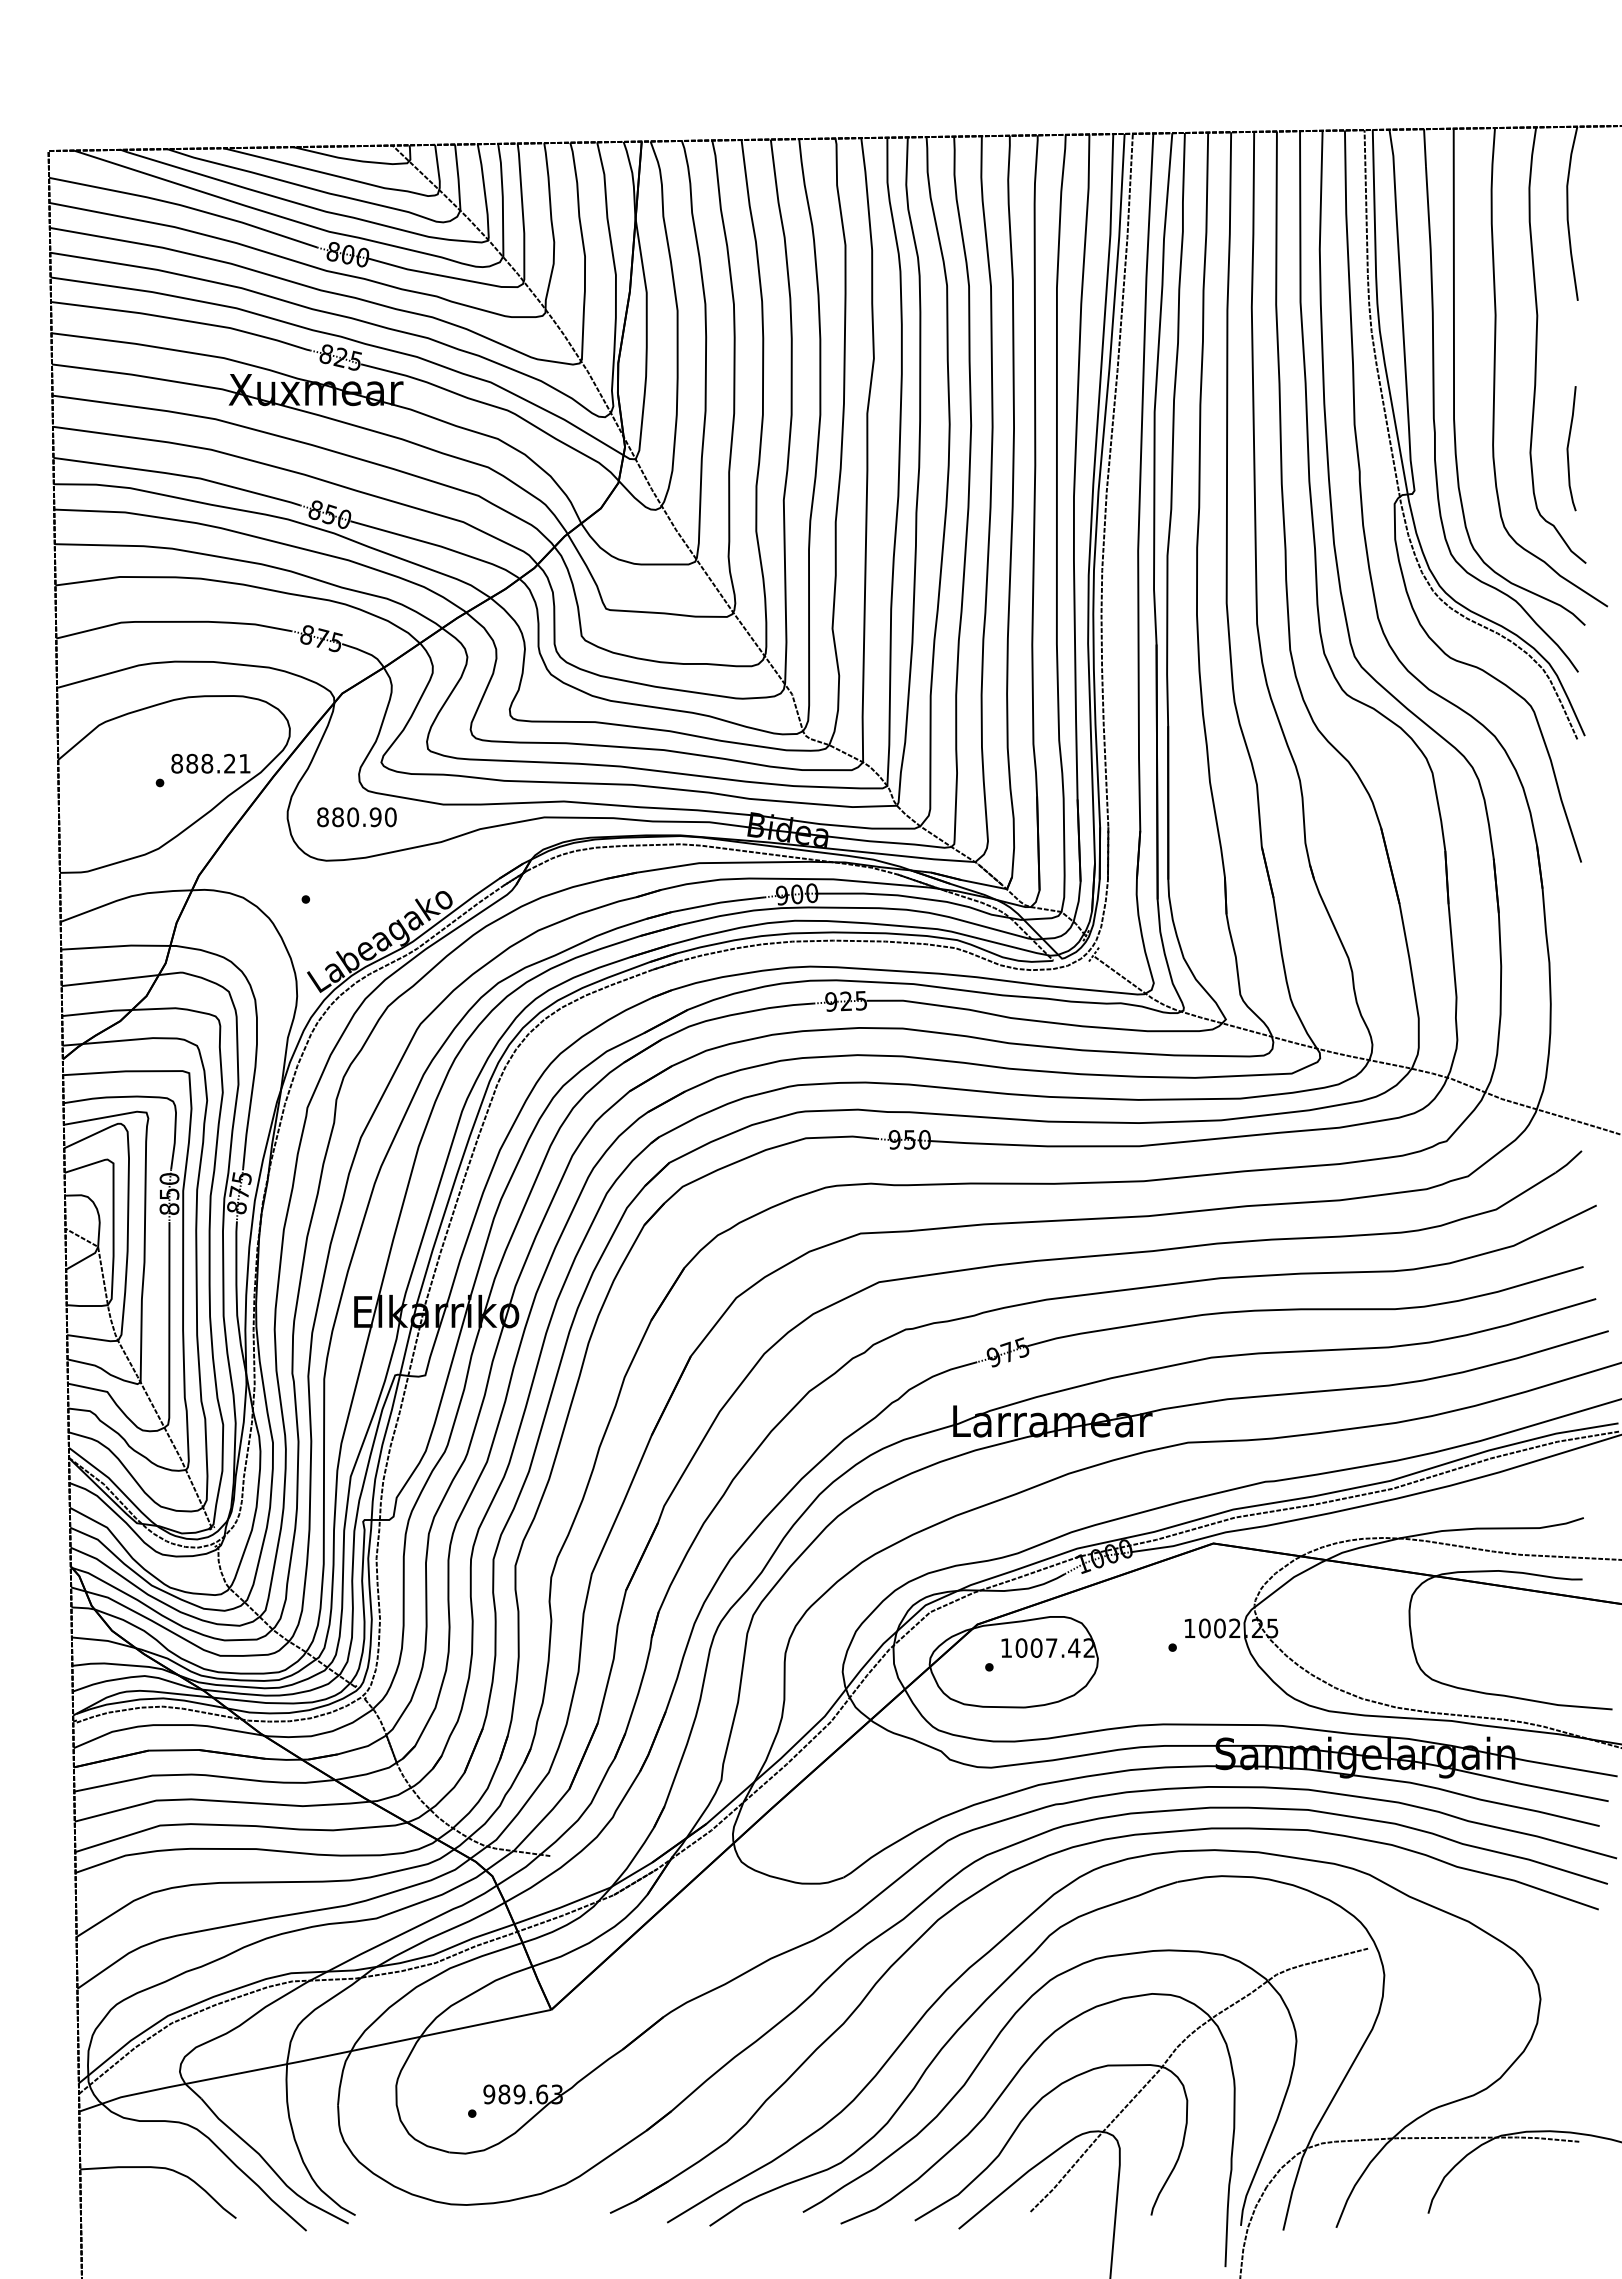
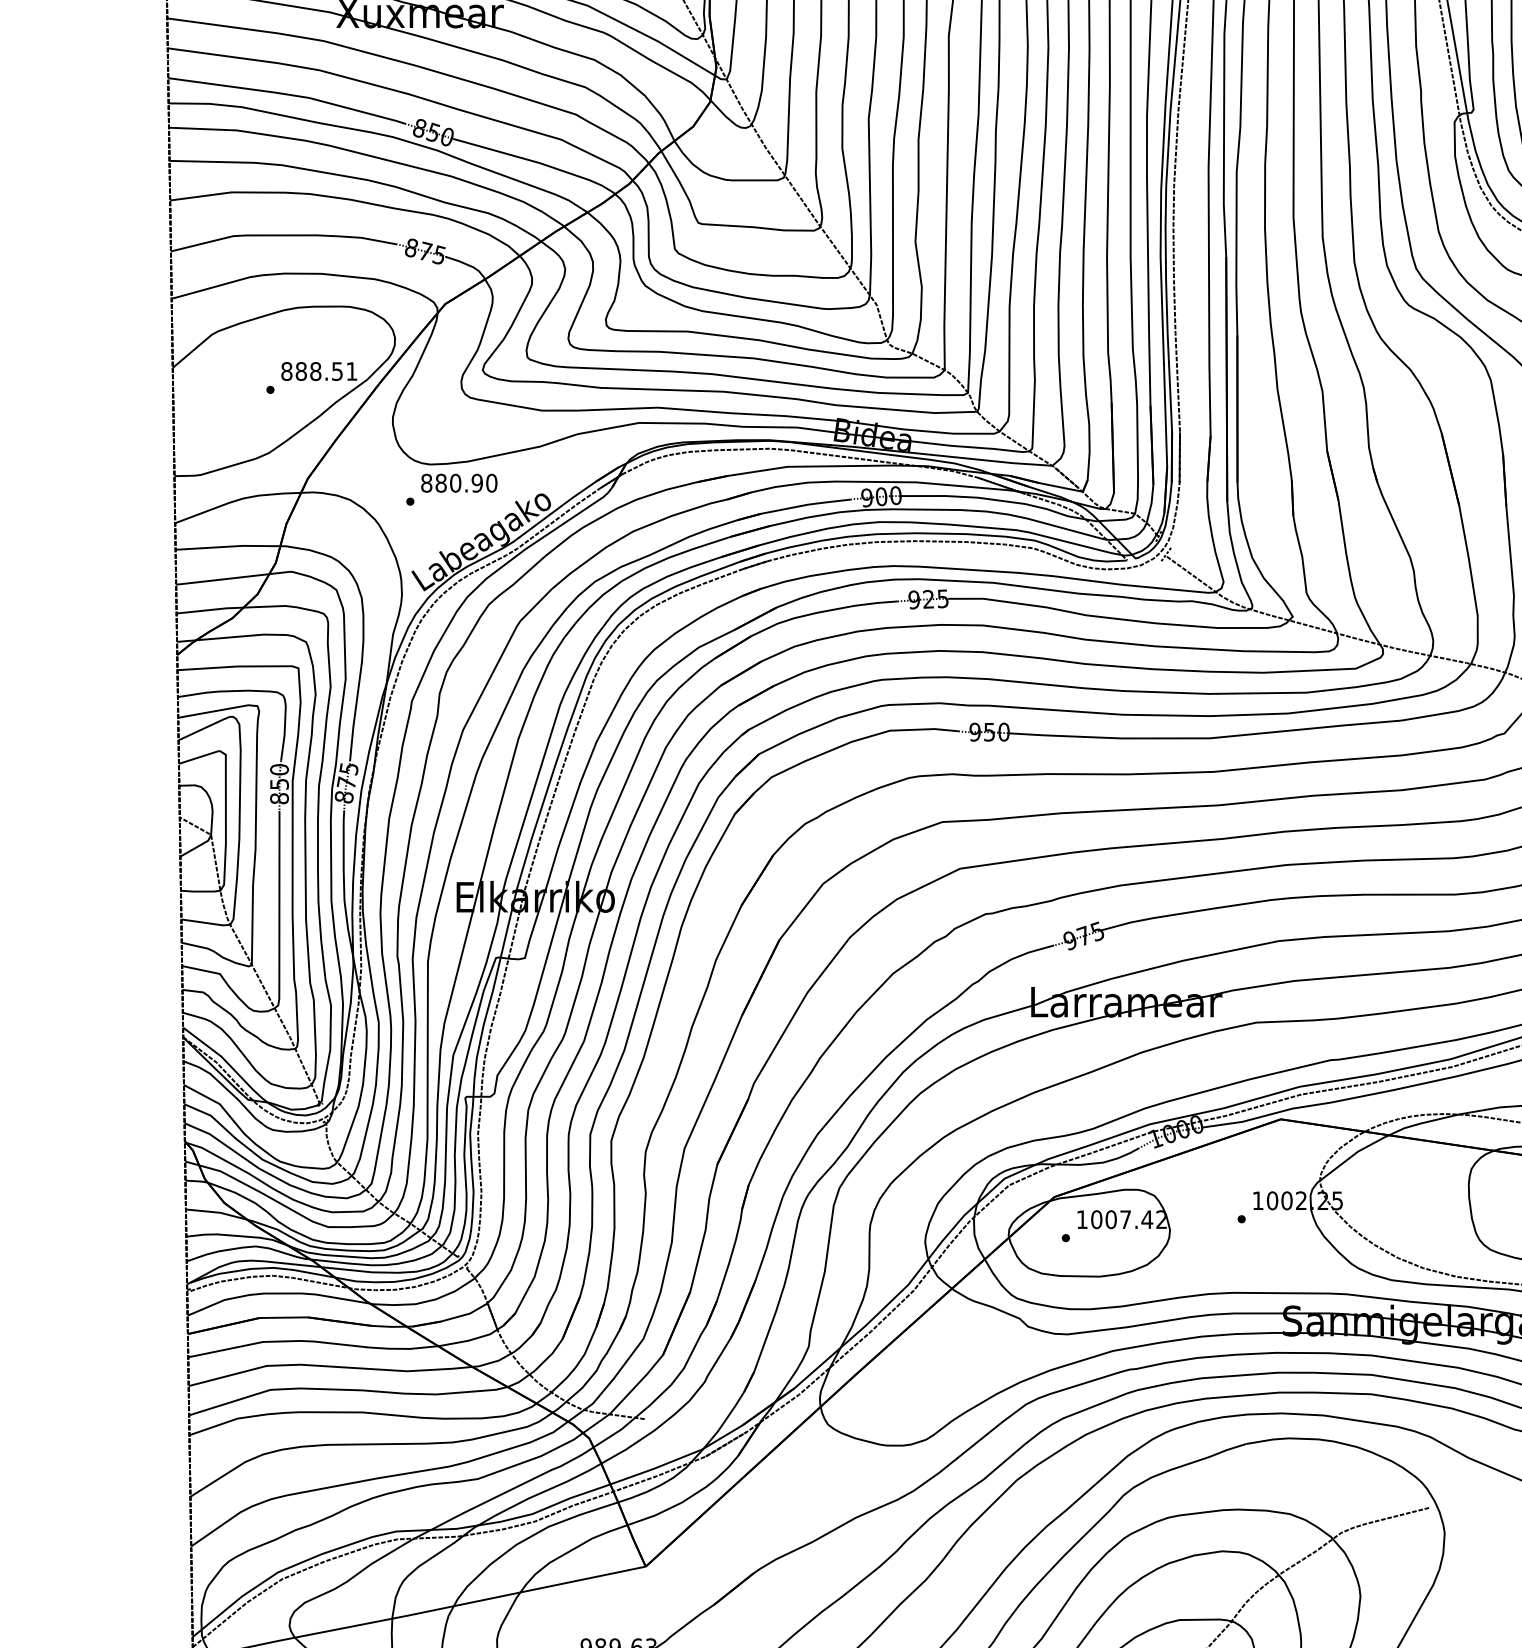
text: (229, 763) -> (337, 371), 888.21 -> 888.51
text: (356, 817) -> (458, 483), moved

